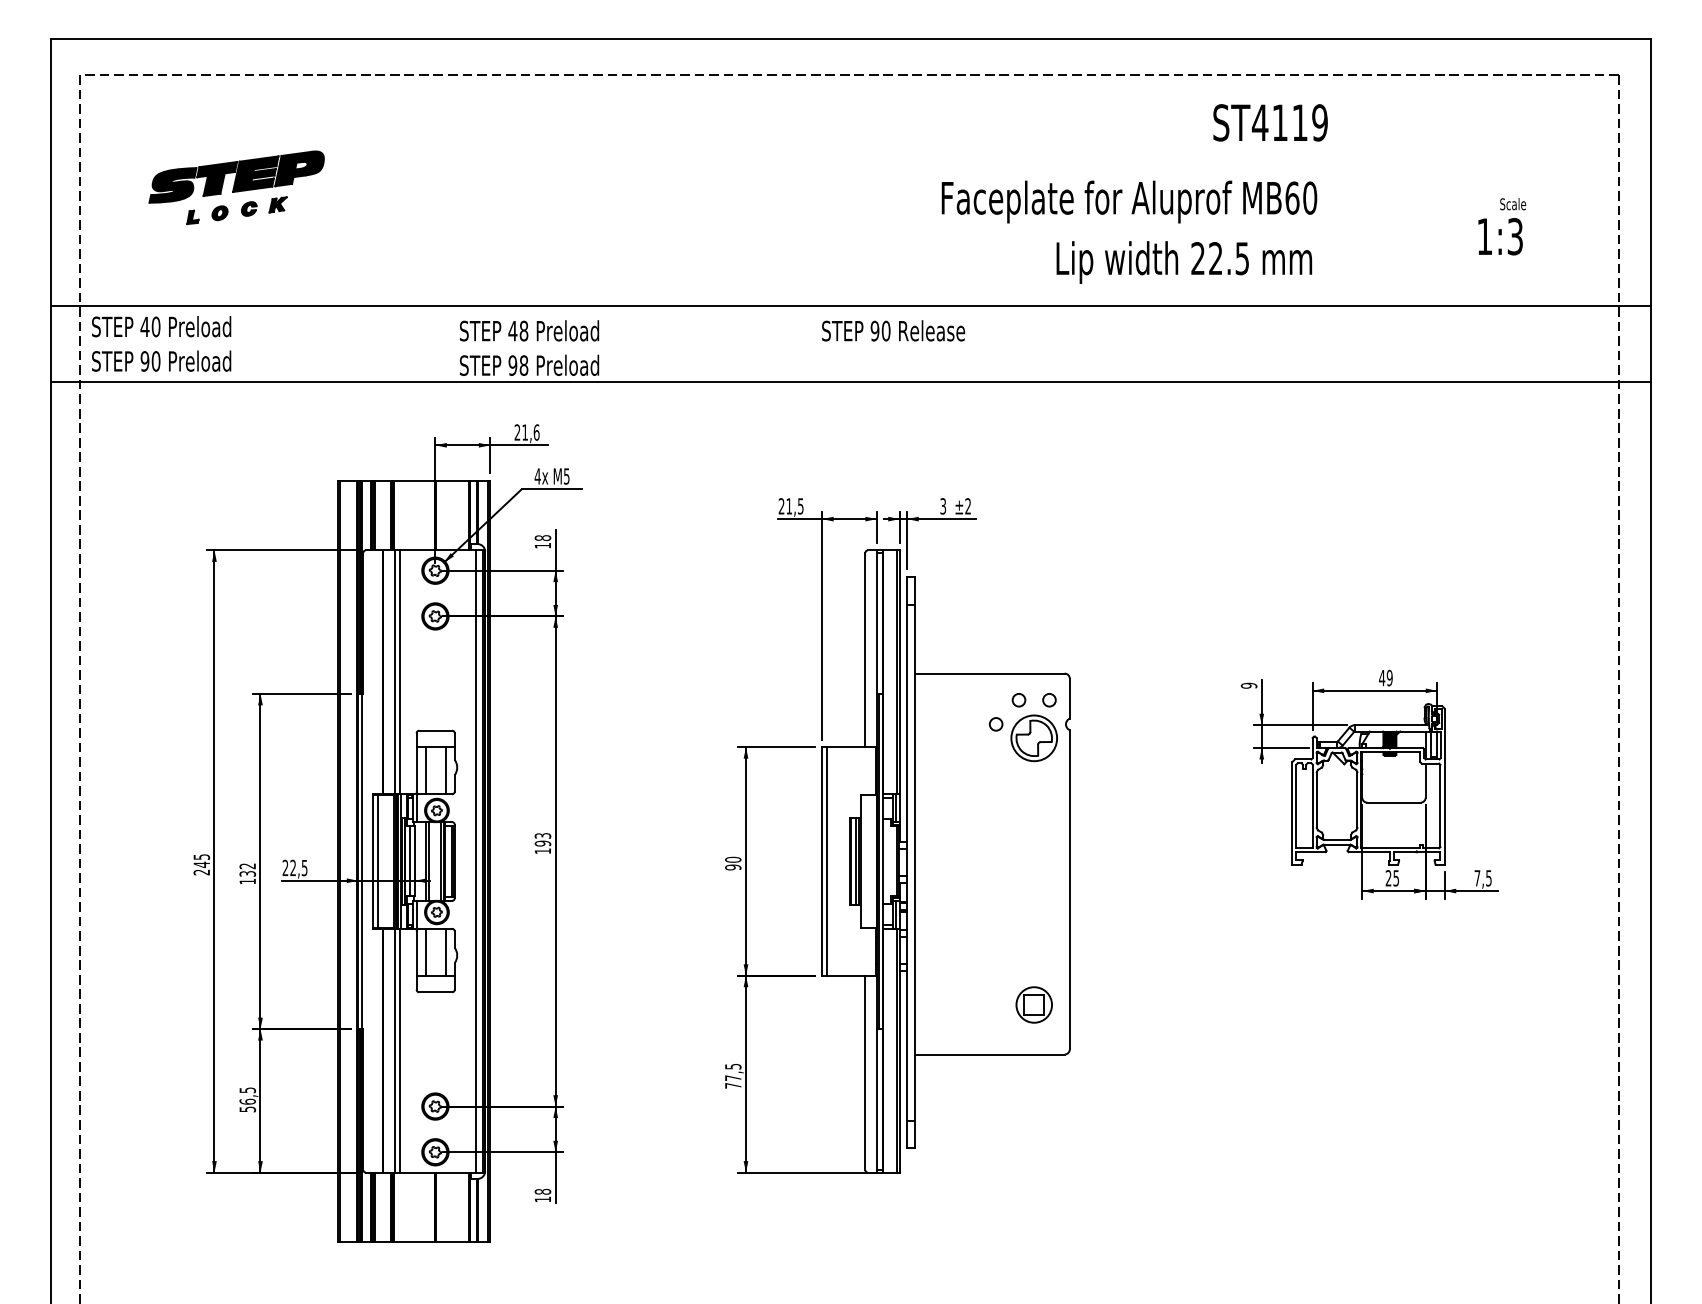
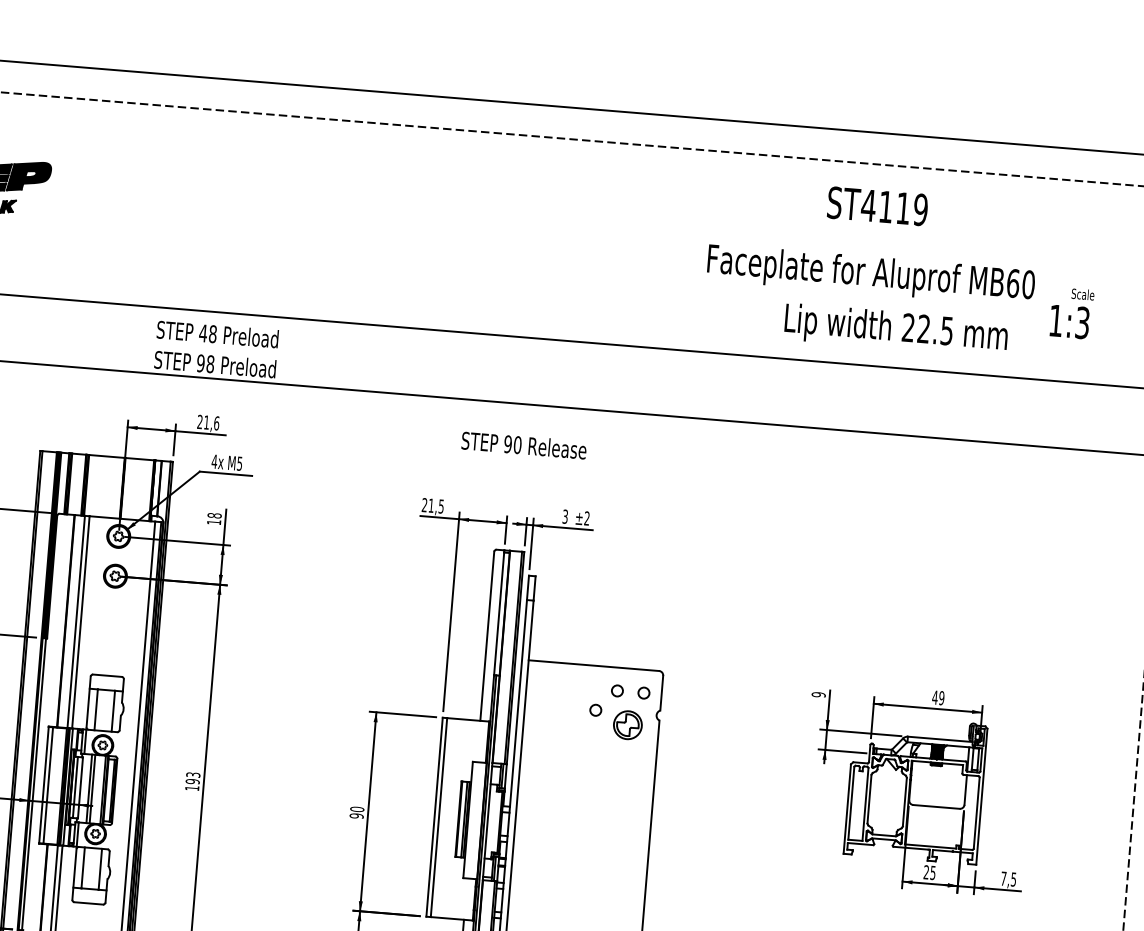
text: (1129, 201) -> (871, 274), moved
text: (1184, 262) -> (896, 330), moved
text: (893, 330) -> (524, 445), moved
part: (1033, 738) -> (627, 725), size x0.7

